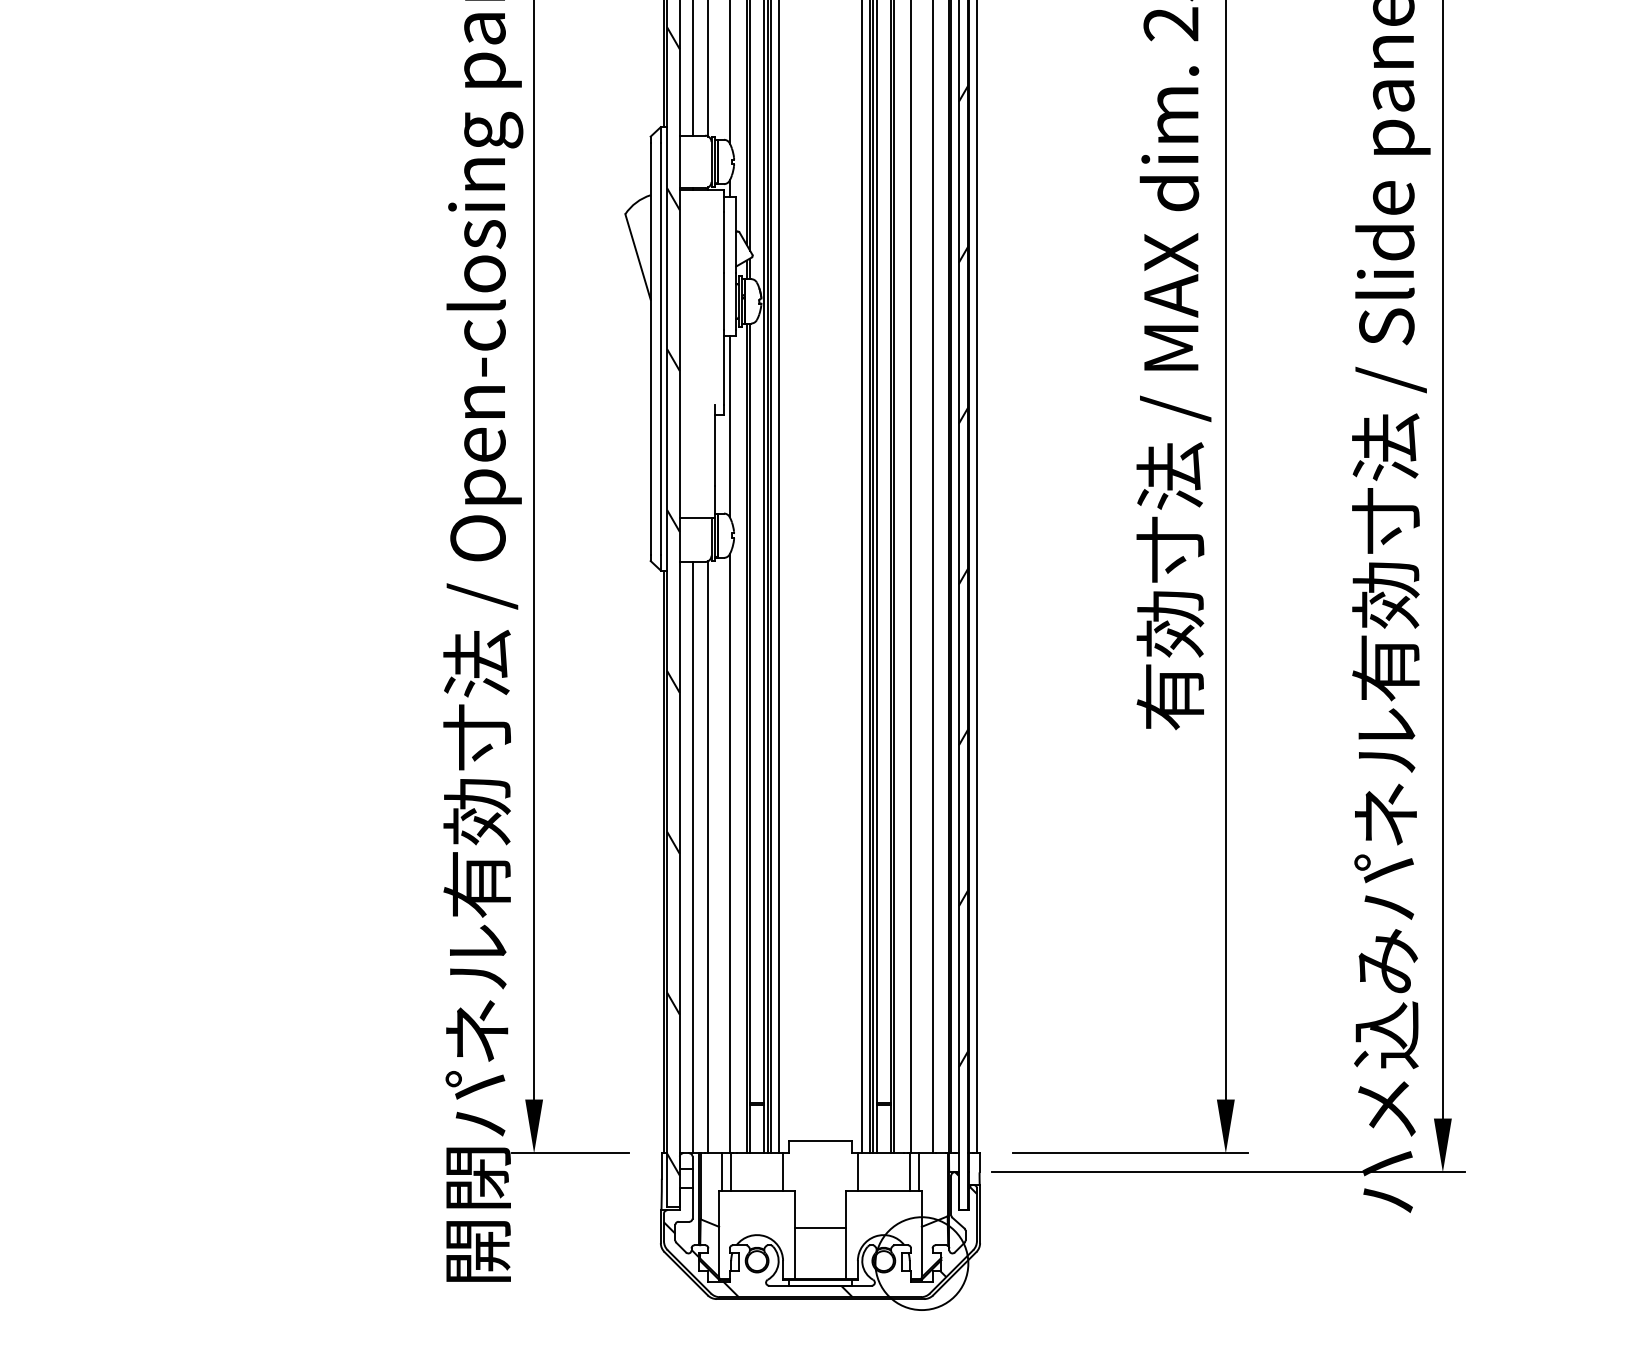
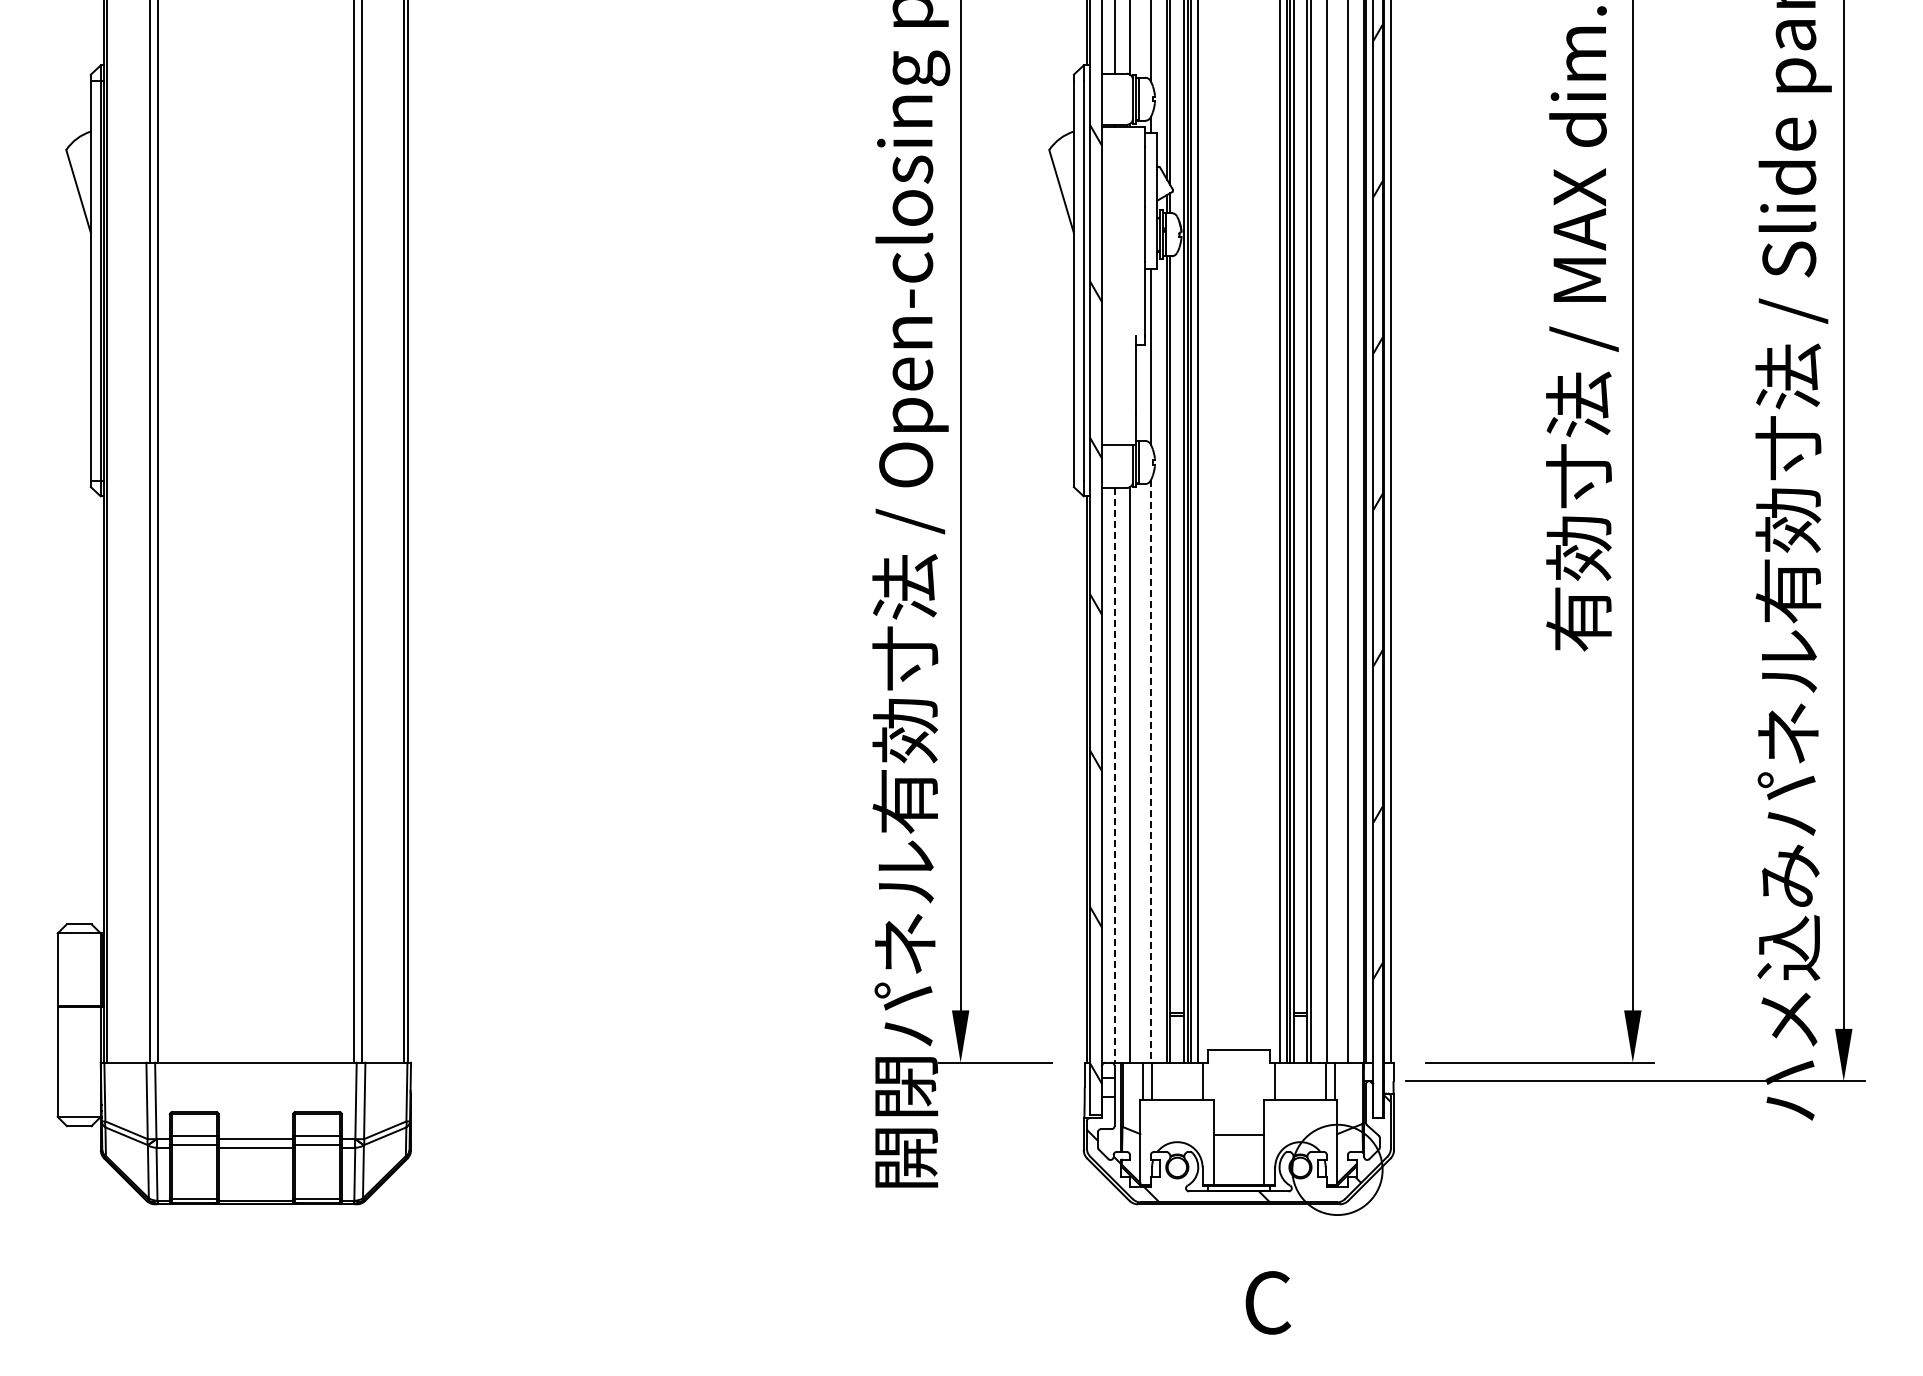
line: (729, 853) -> (1150, 771), solid -> dashed
line: (692, 857) -> (1114, 775), solid -> dashed

